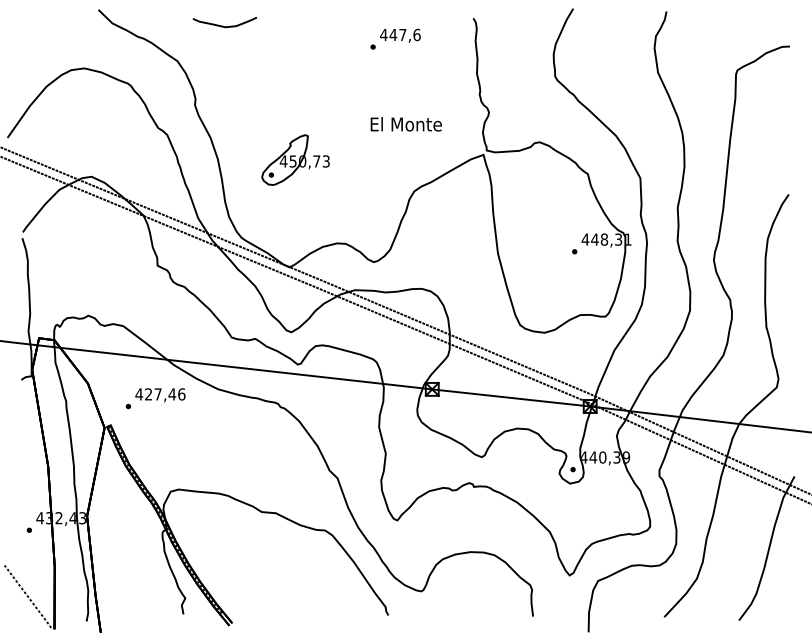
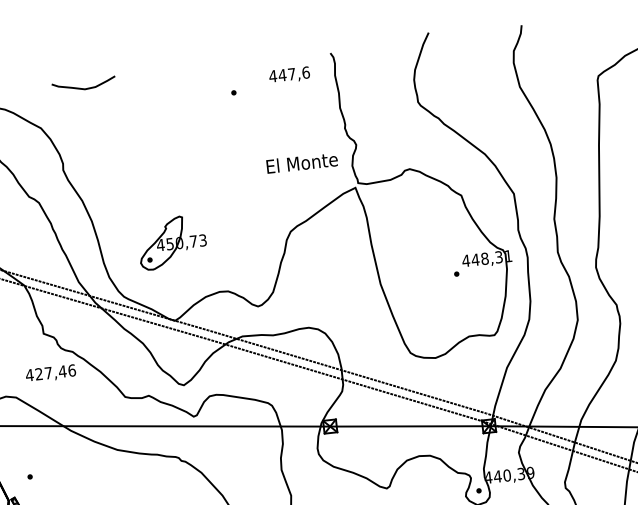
text: (400, 35) -> (289, 74), moved
text: (405, 124) -> (301, 163), moved
part: (295, 159) -> (172, 241), moved
text: (160, 395) -> (51, 373), moved

